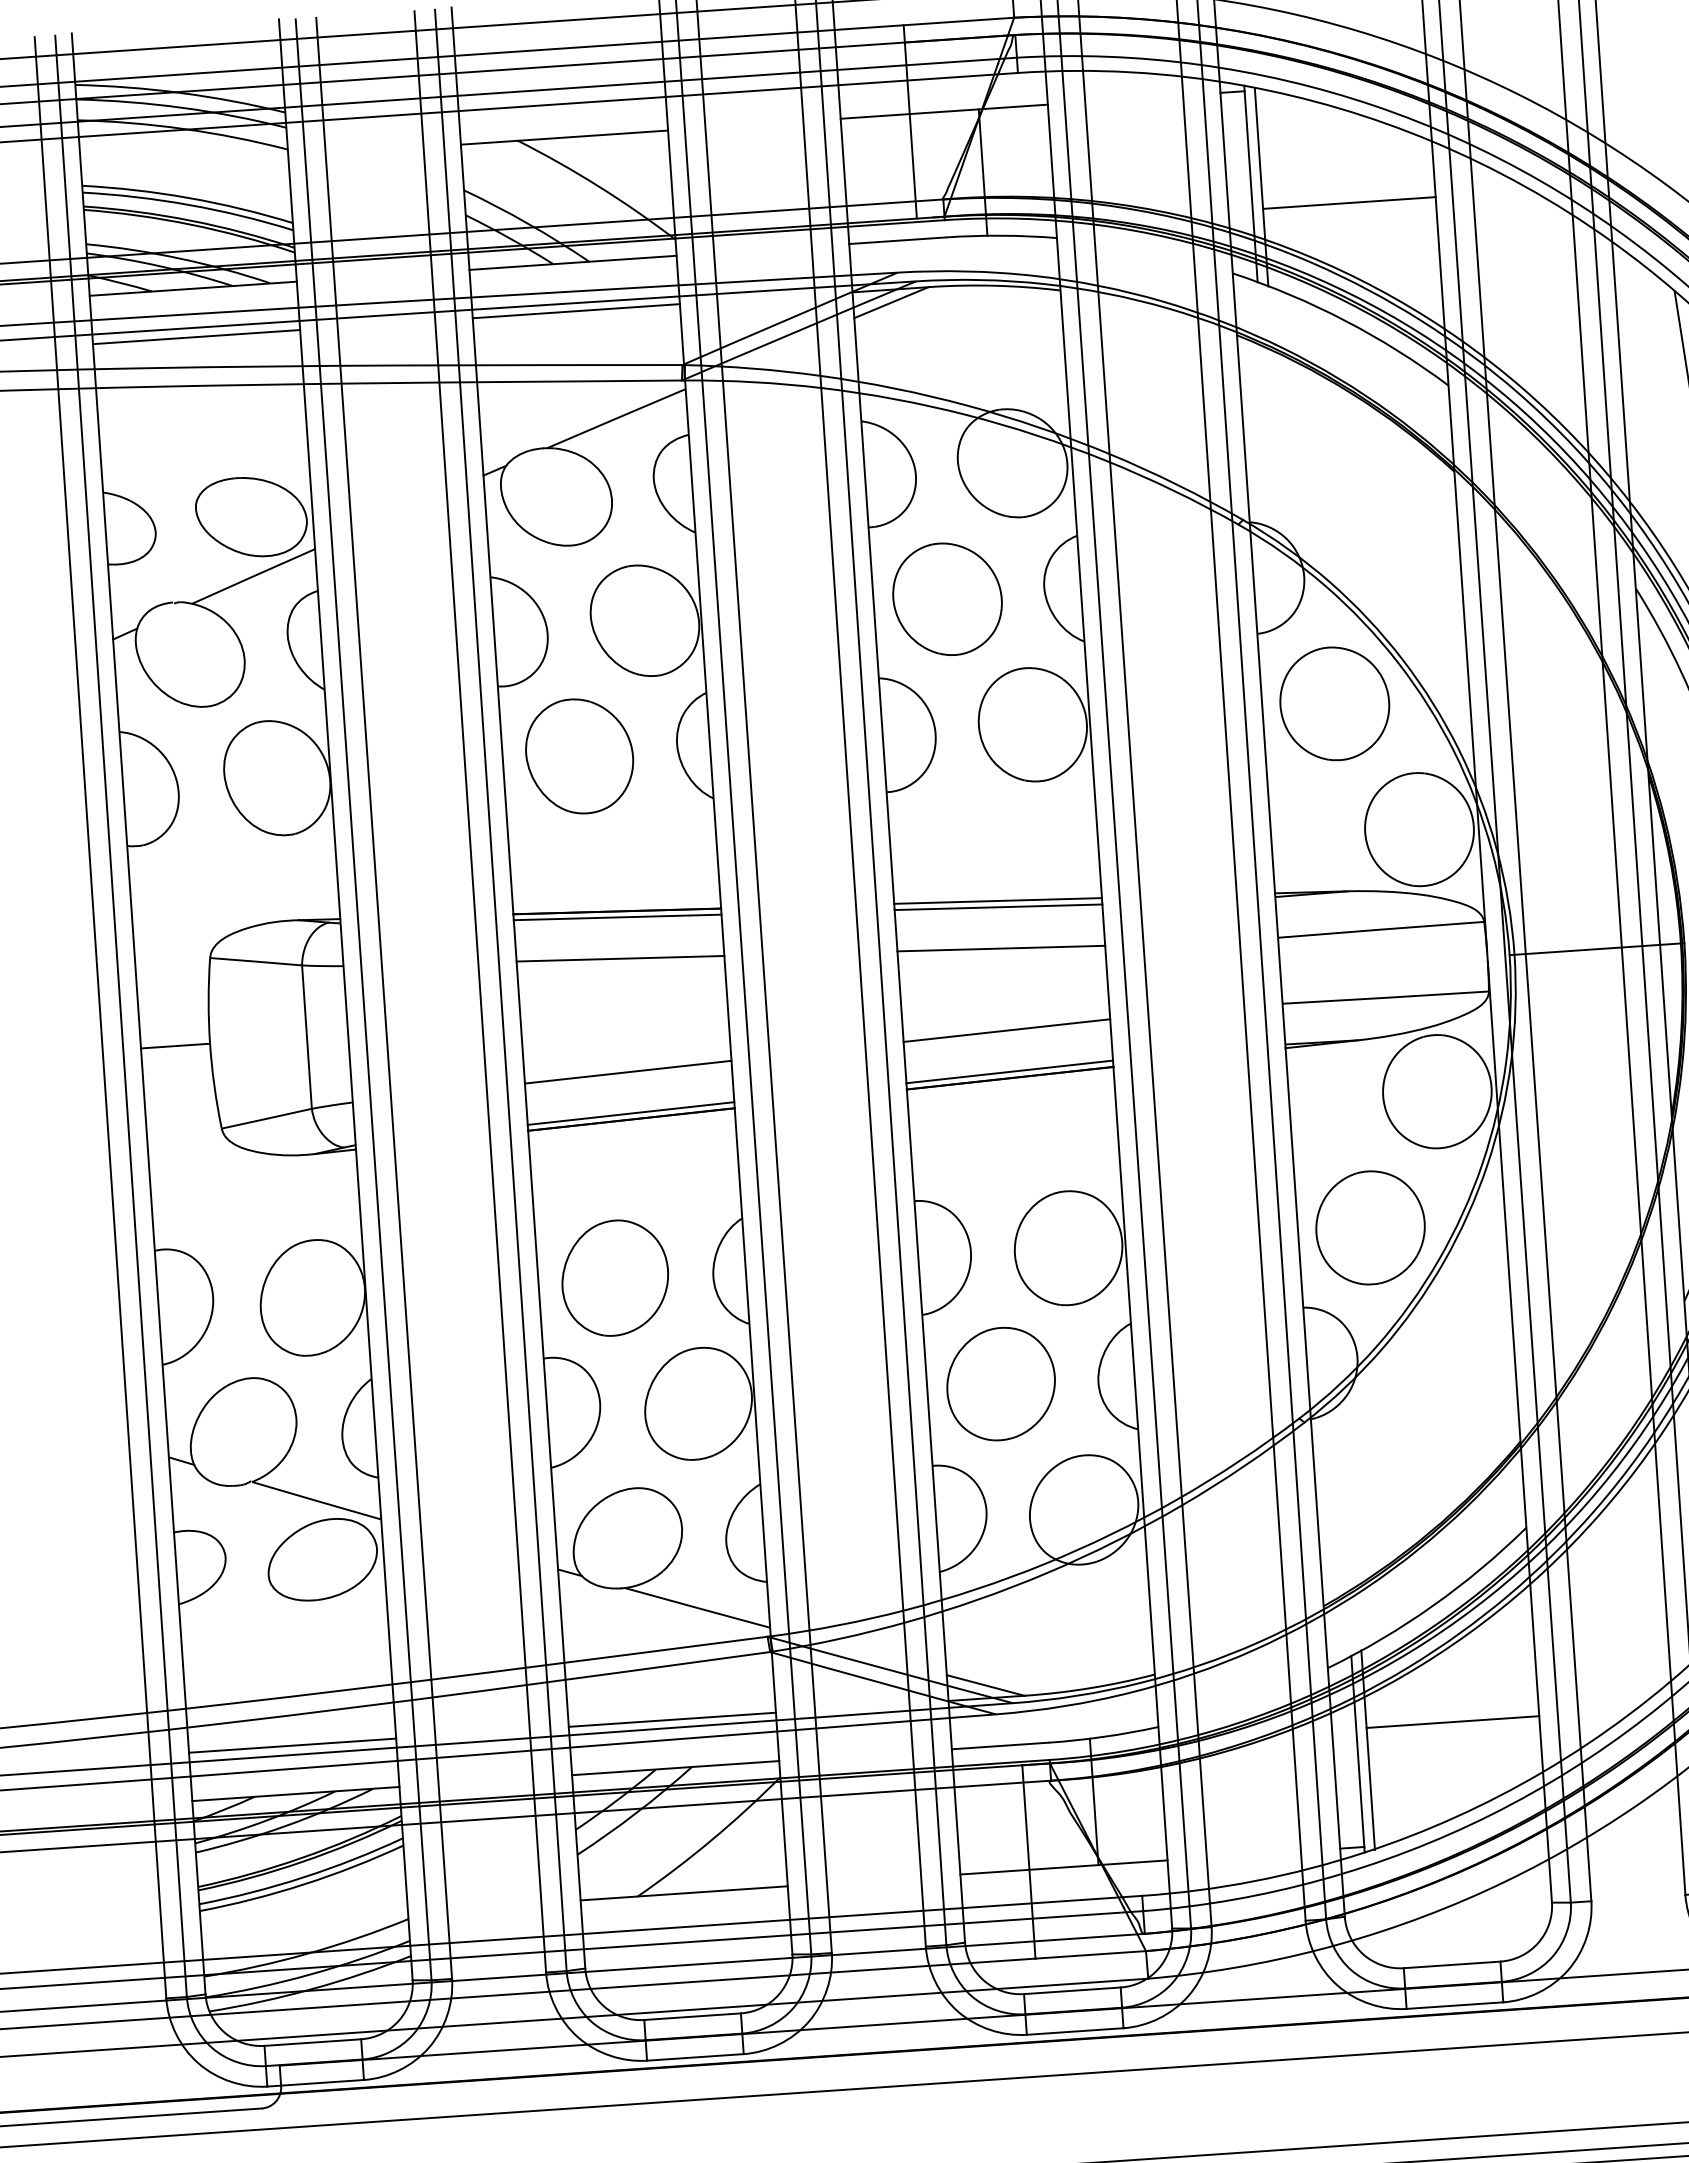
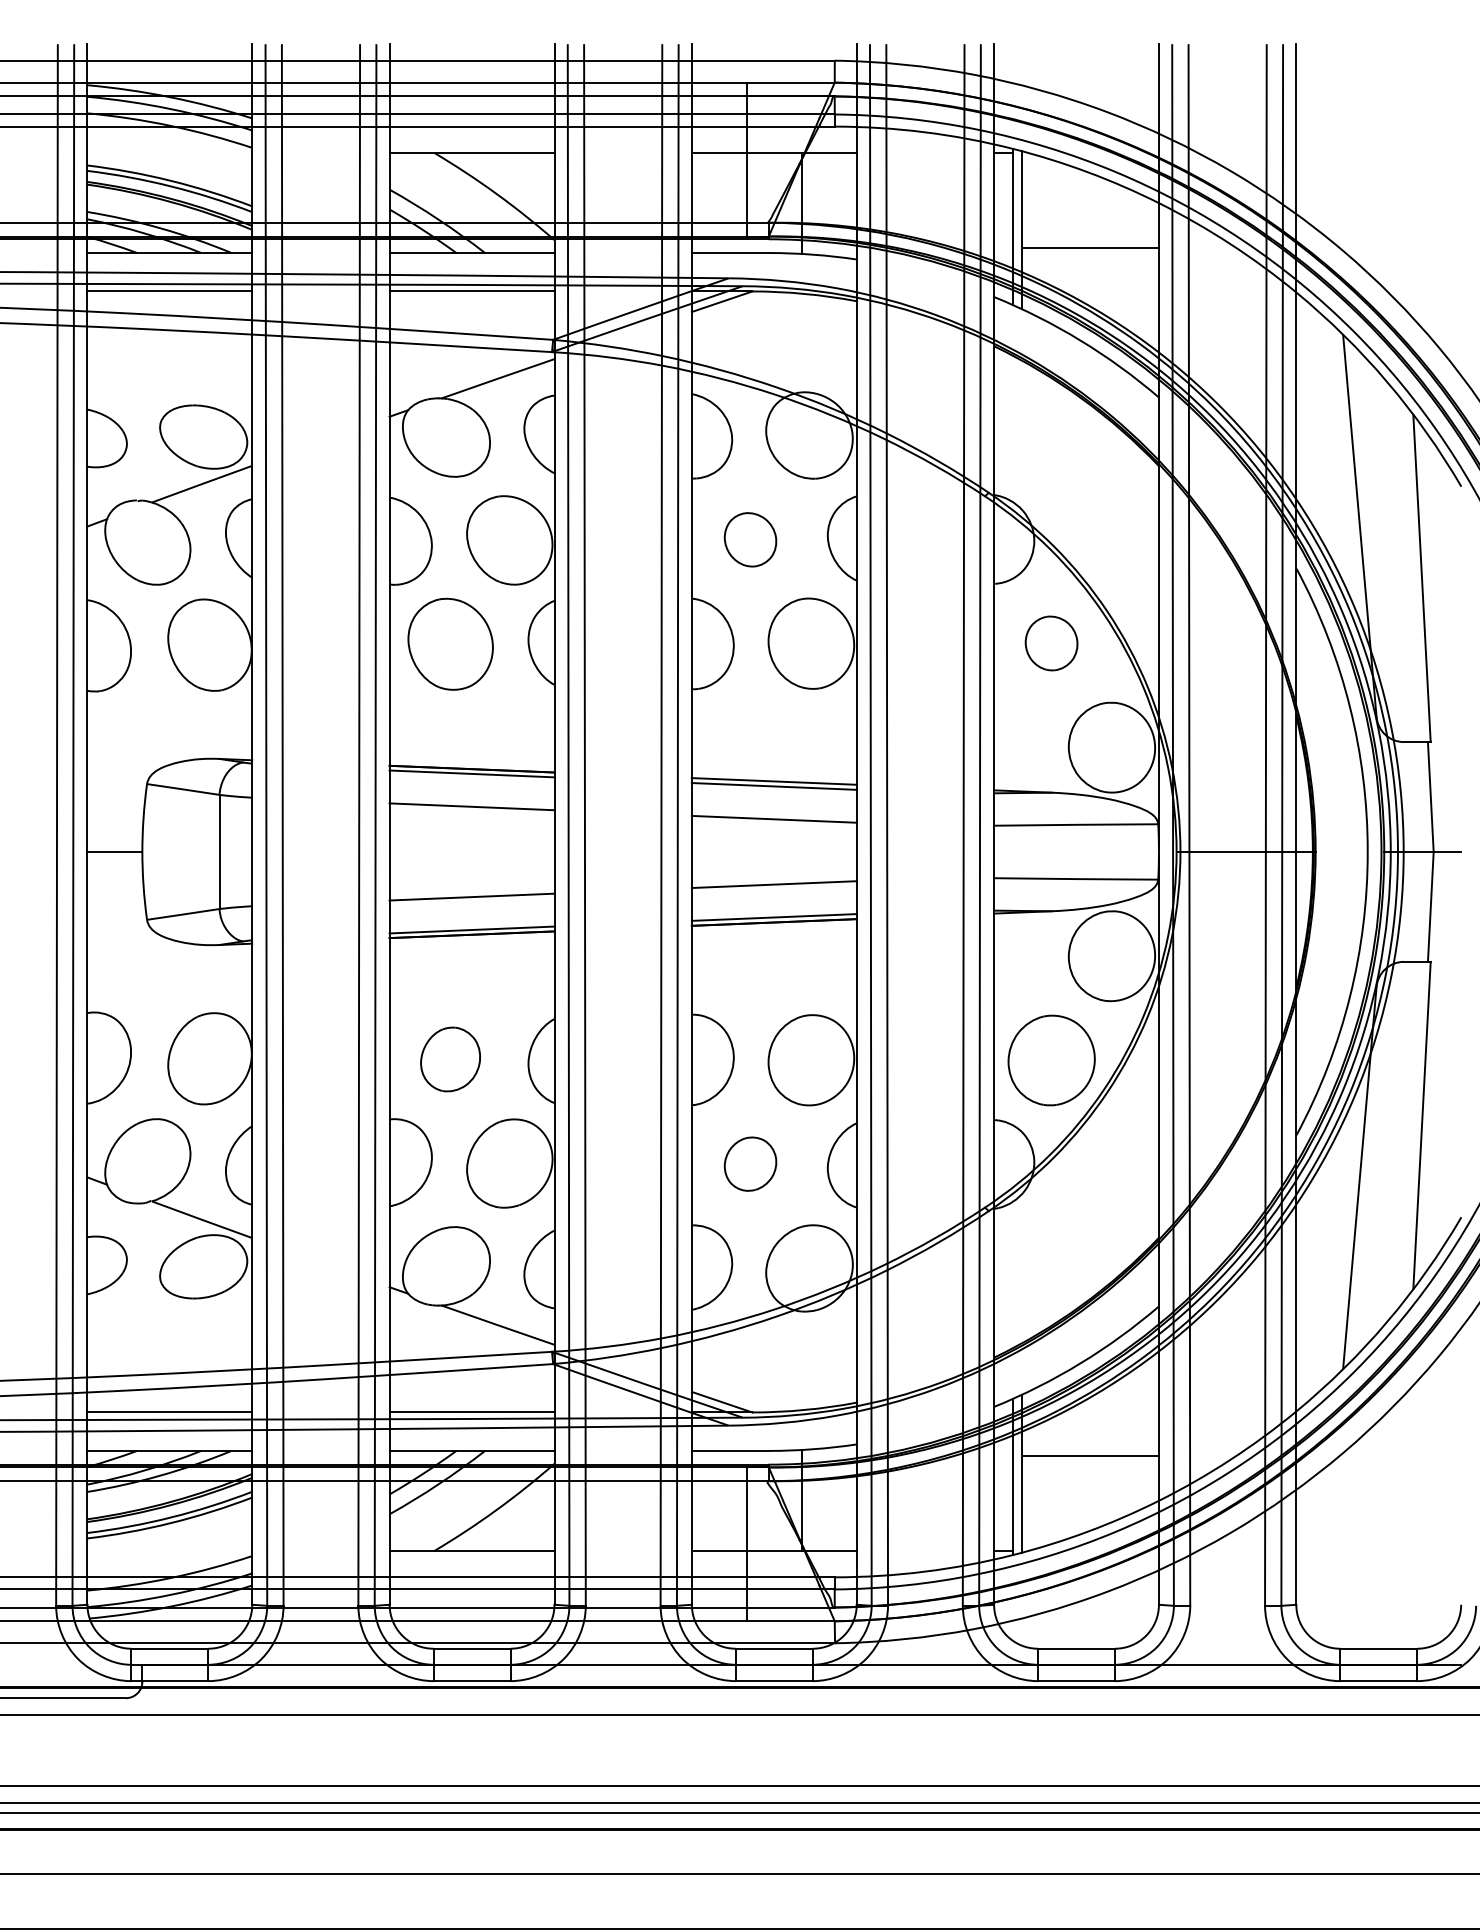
part: (947, 598) -> (750, 539), size x0.6
part: (1334, 703) -> (1051, 643), size x0.6
part: (615, 1278) -> (450, 1059), size x0.7
part: (1000, 1383) -> (750, 1163), size x0.6

